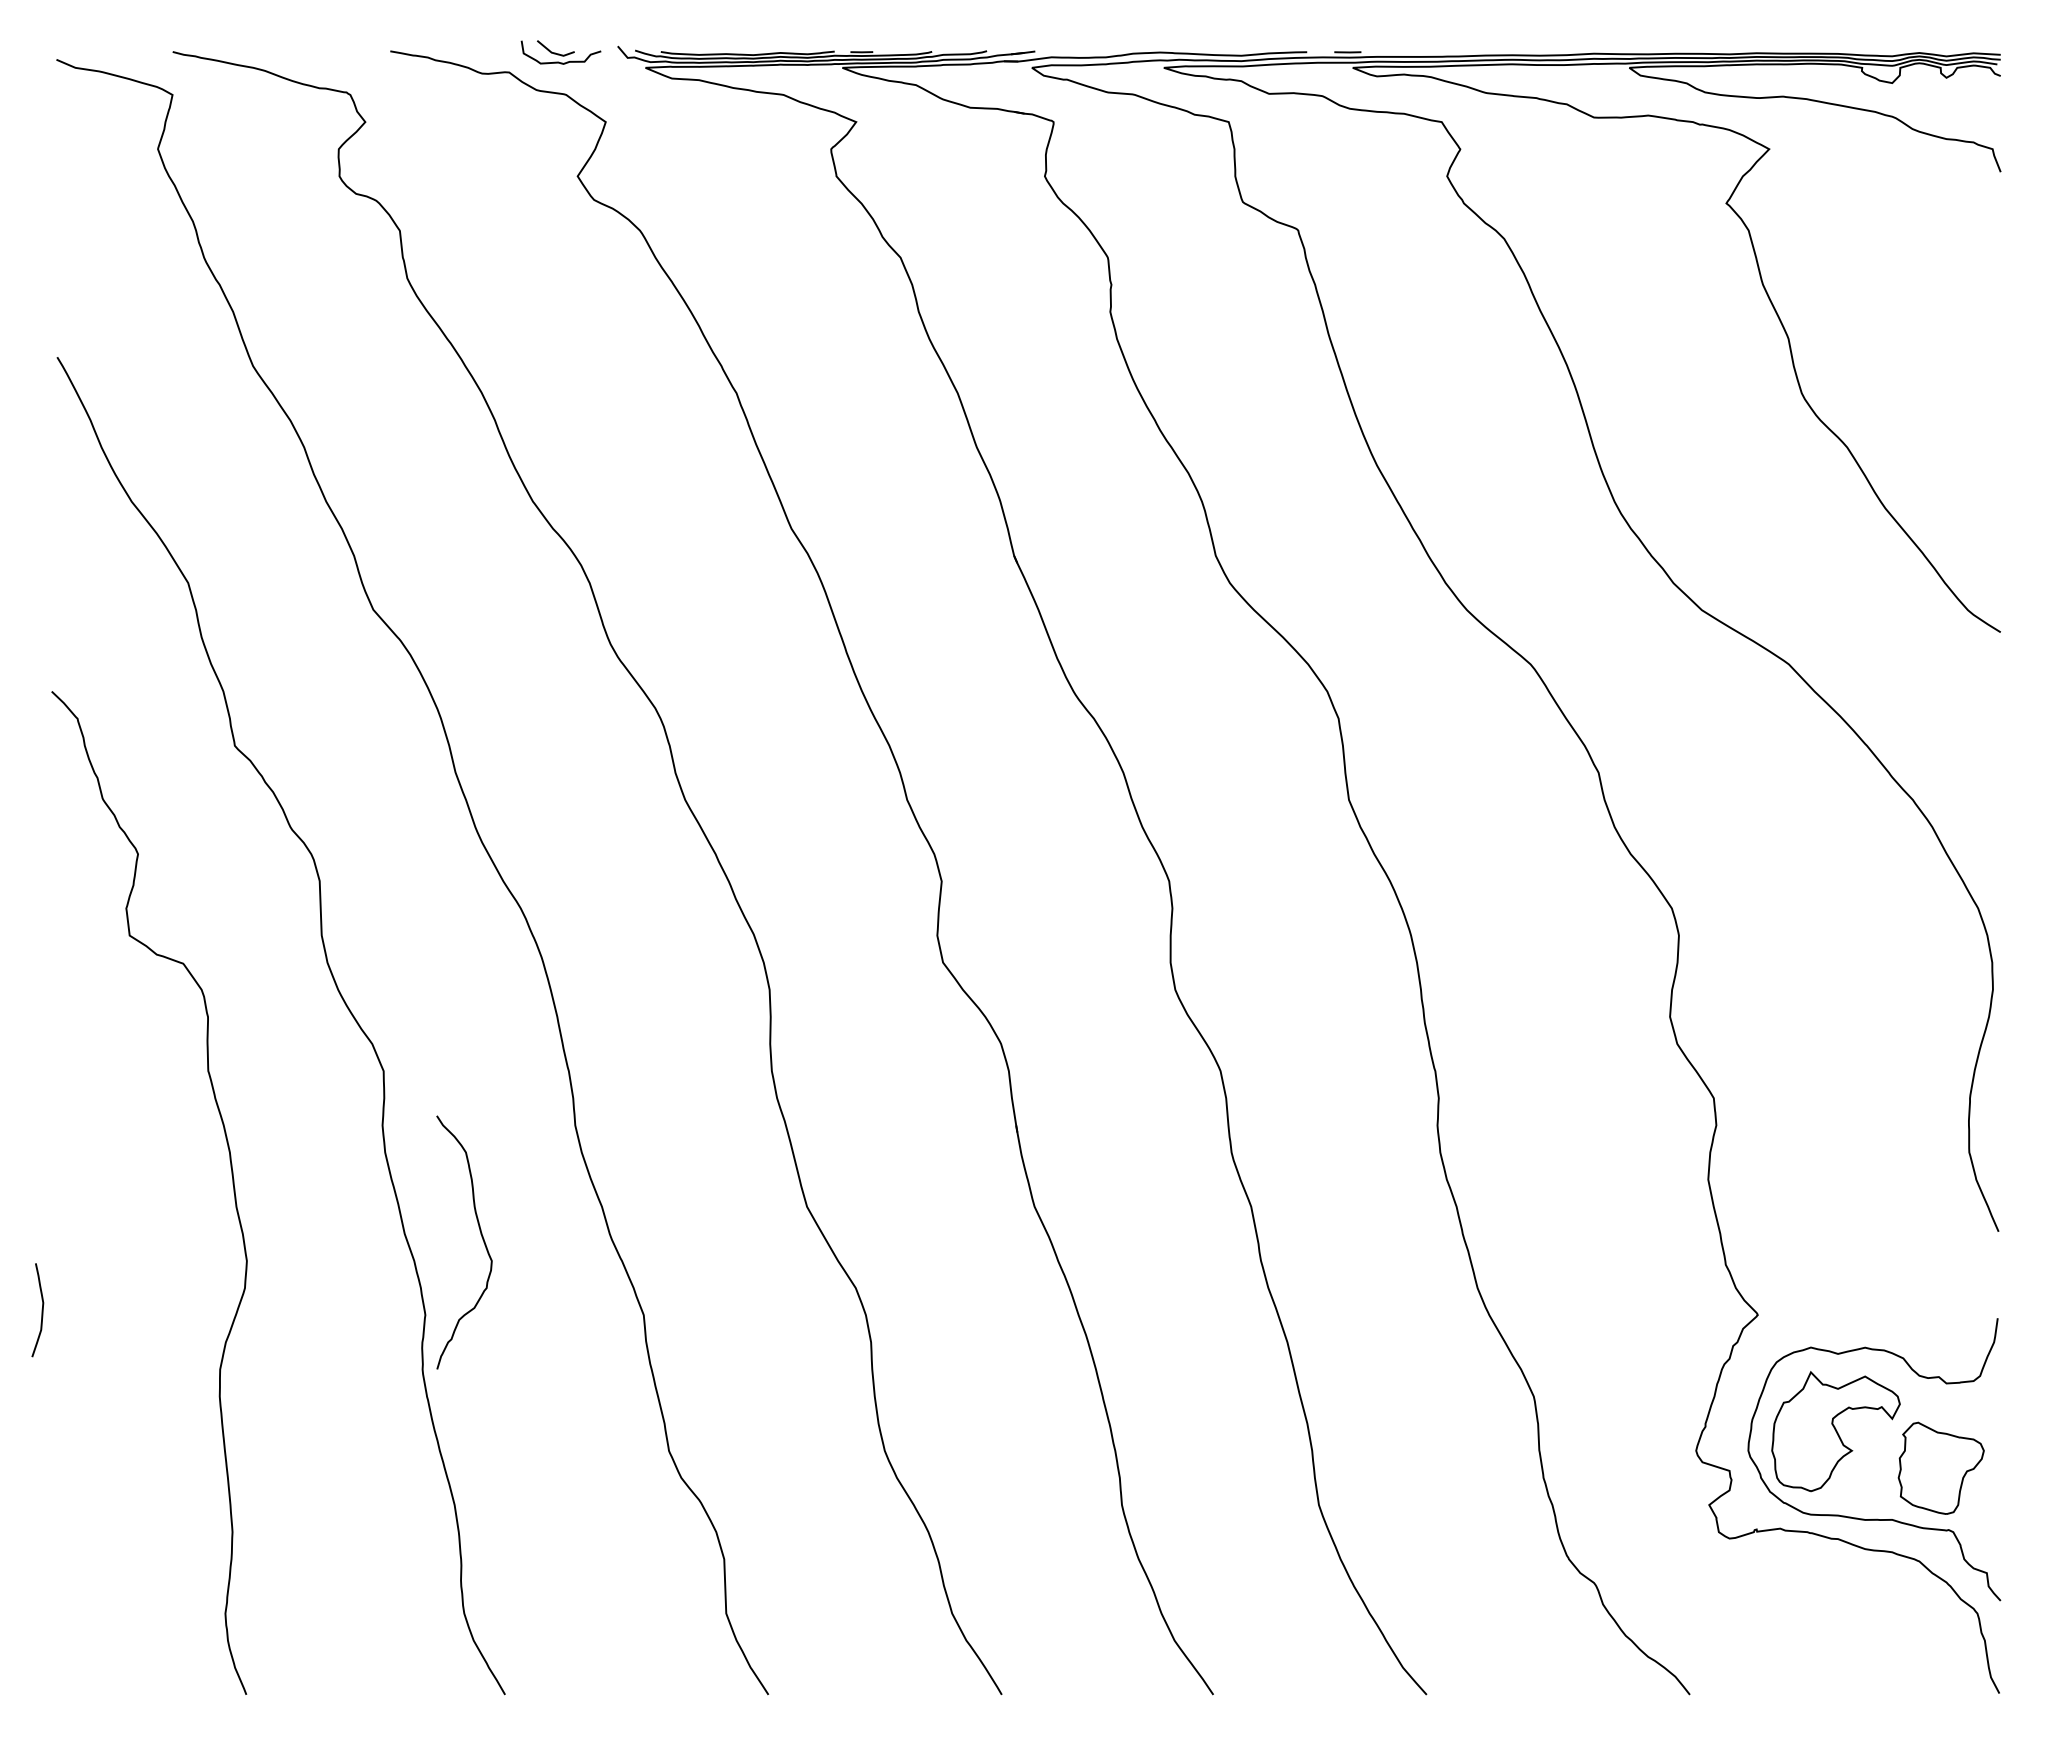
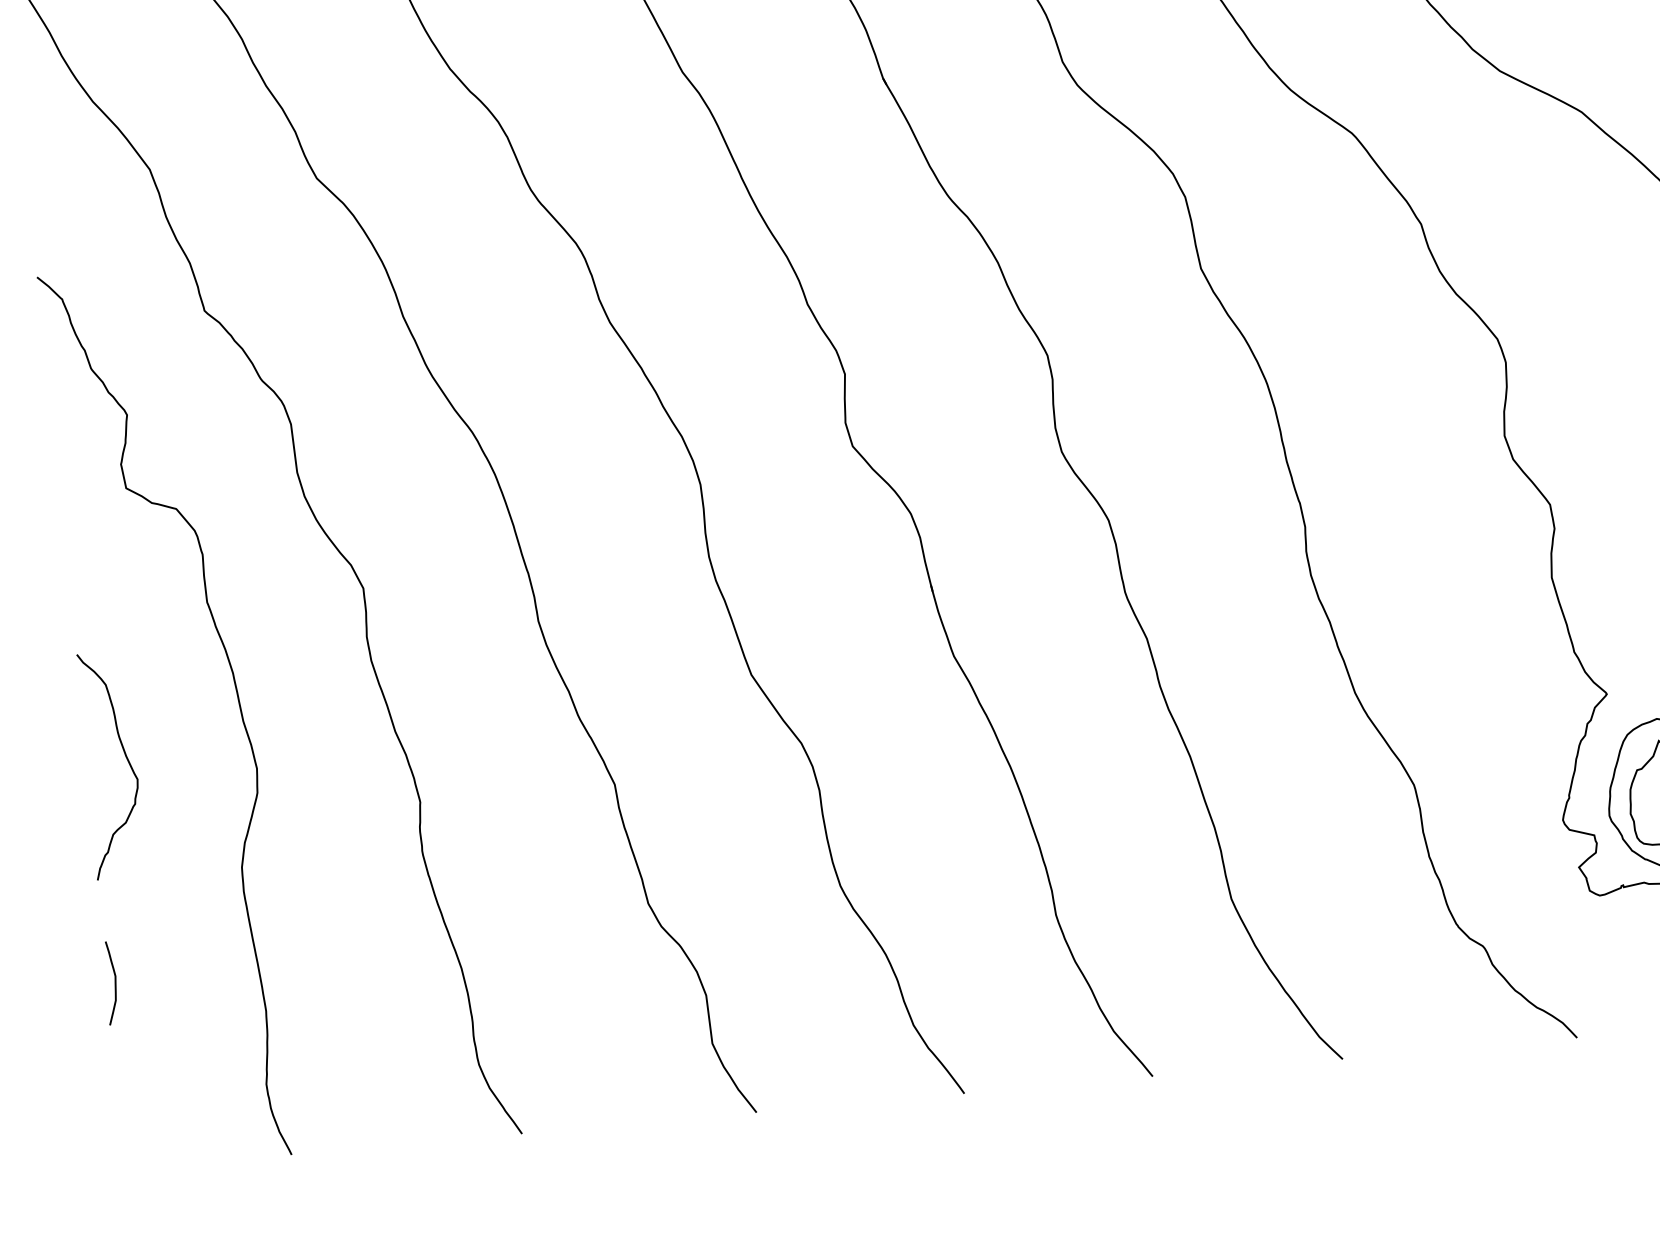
curve: (481, 1237) -> (126, 759), moved
curve: (41, 1310) -> (114, 983), moved

